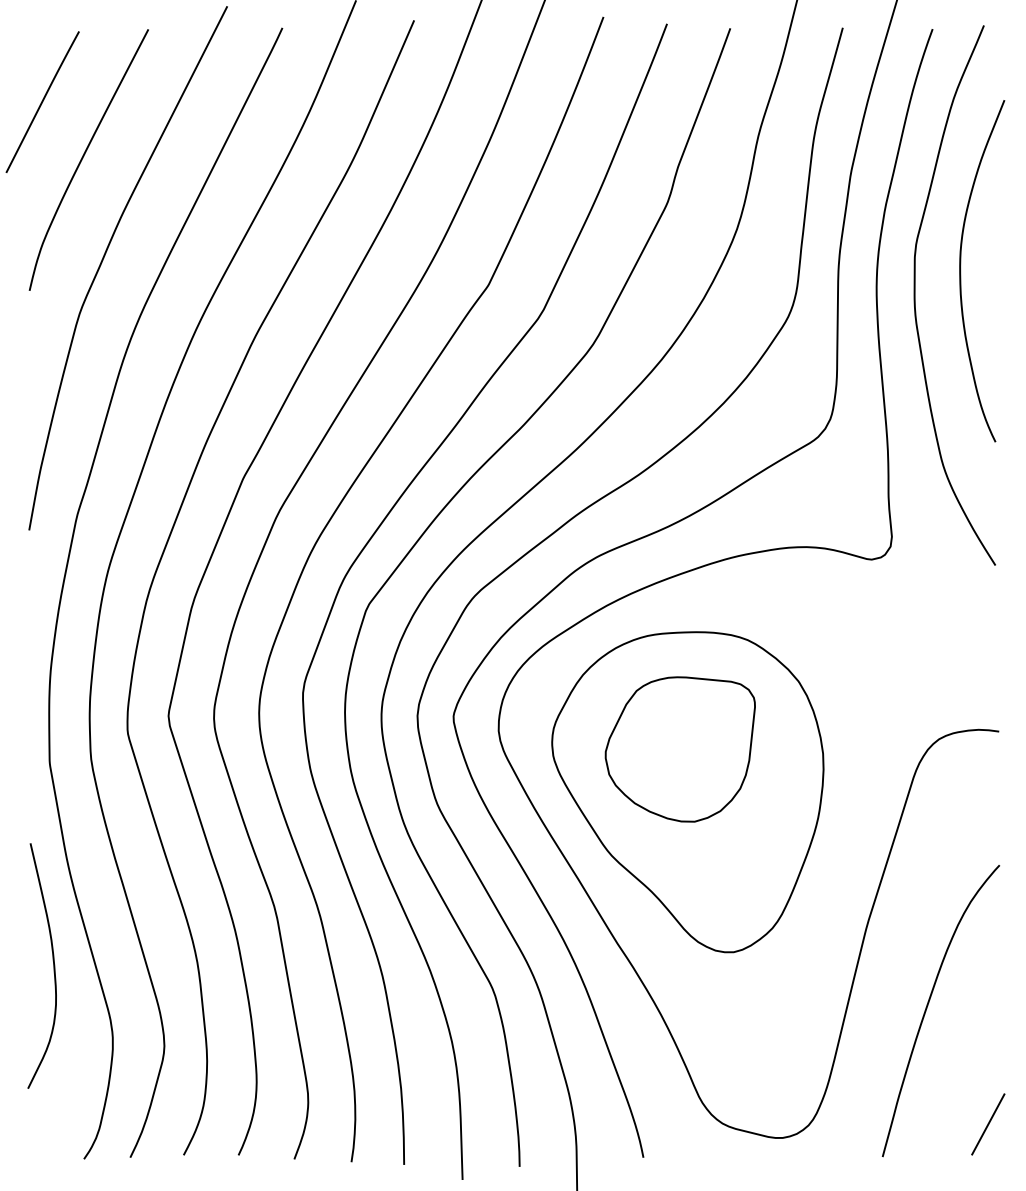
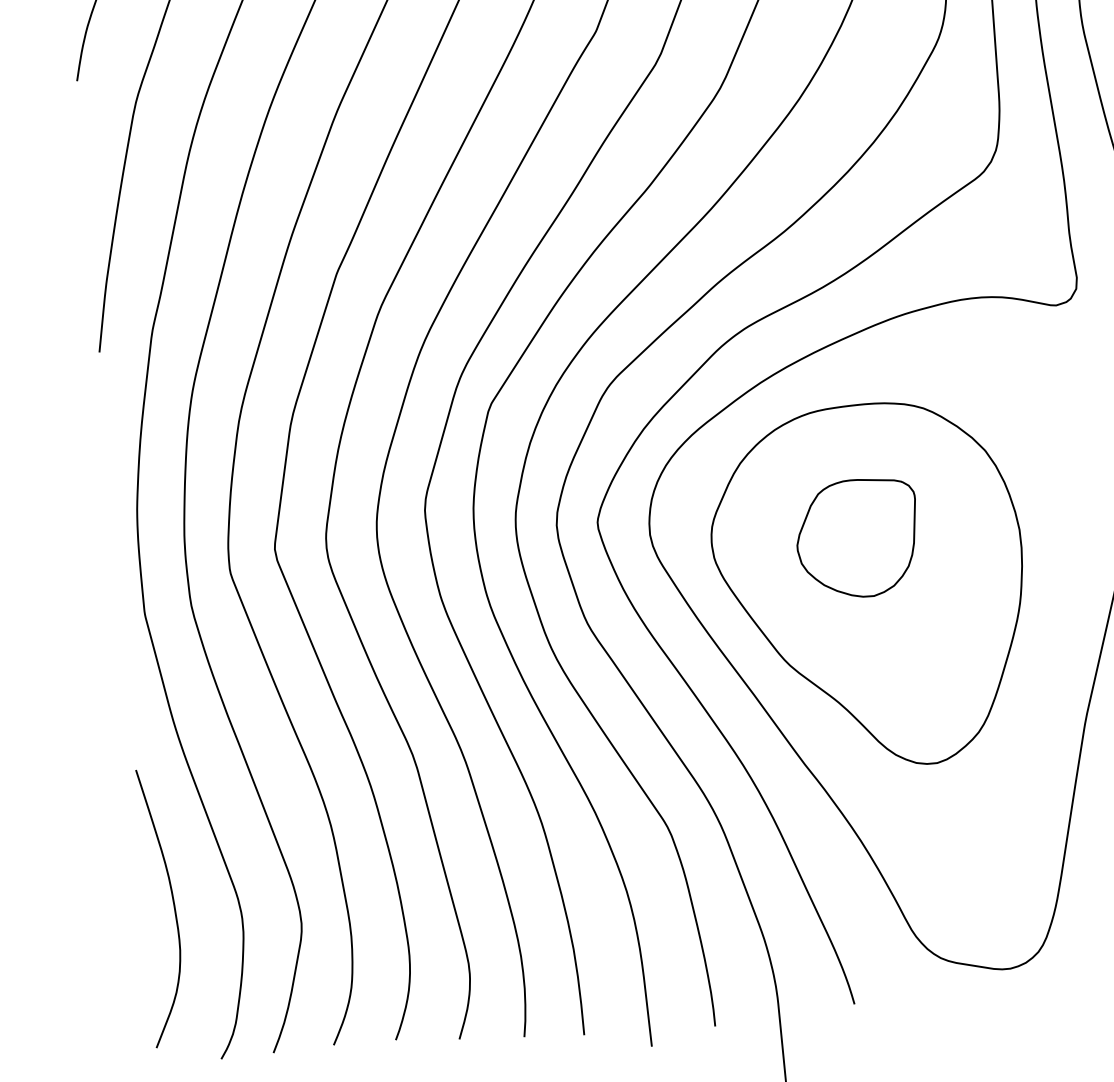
part: (680, 749) -> (857, 538), size x0.71
curve: (53, 965) -> (173, 906), moved

